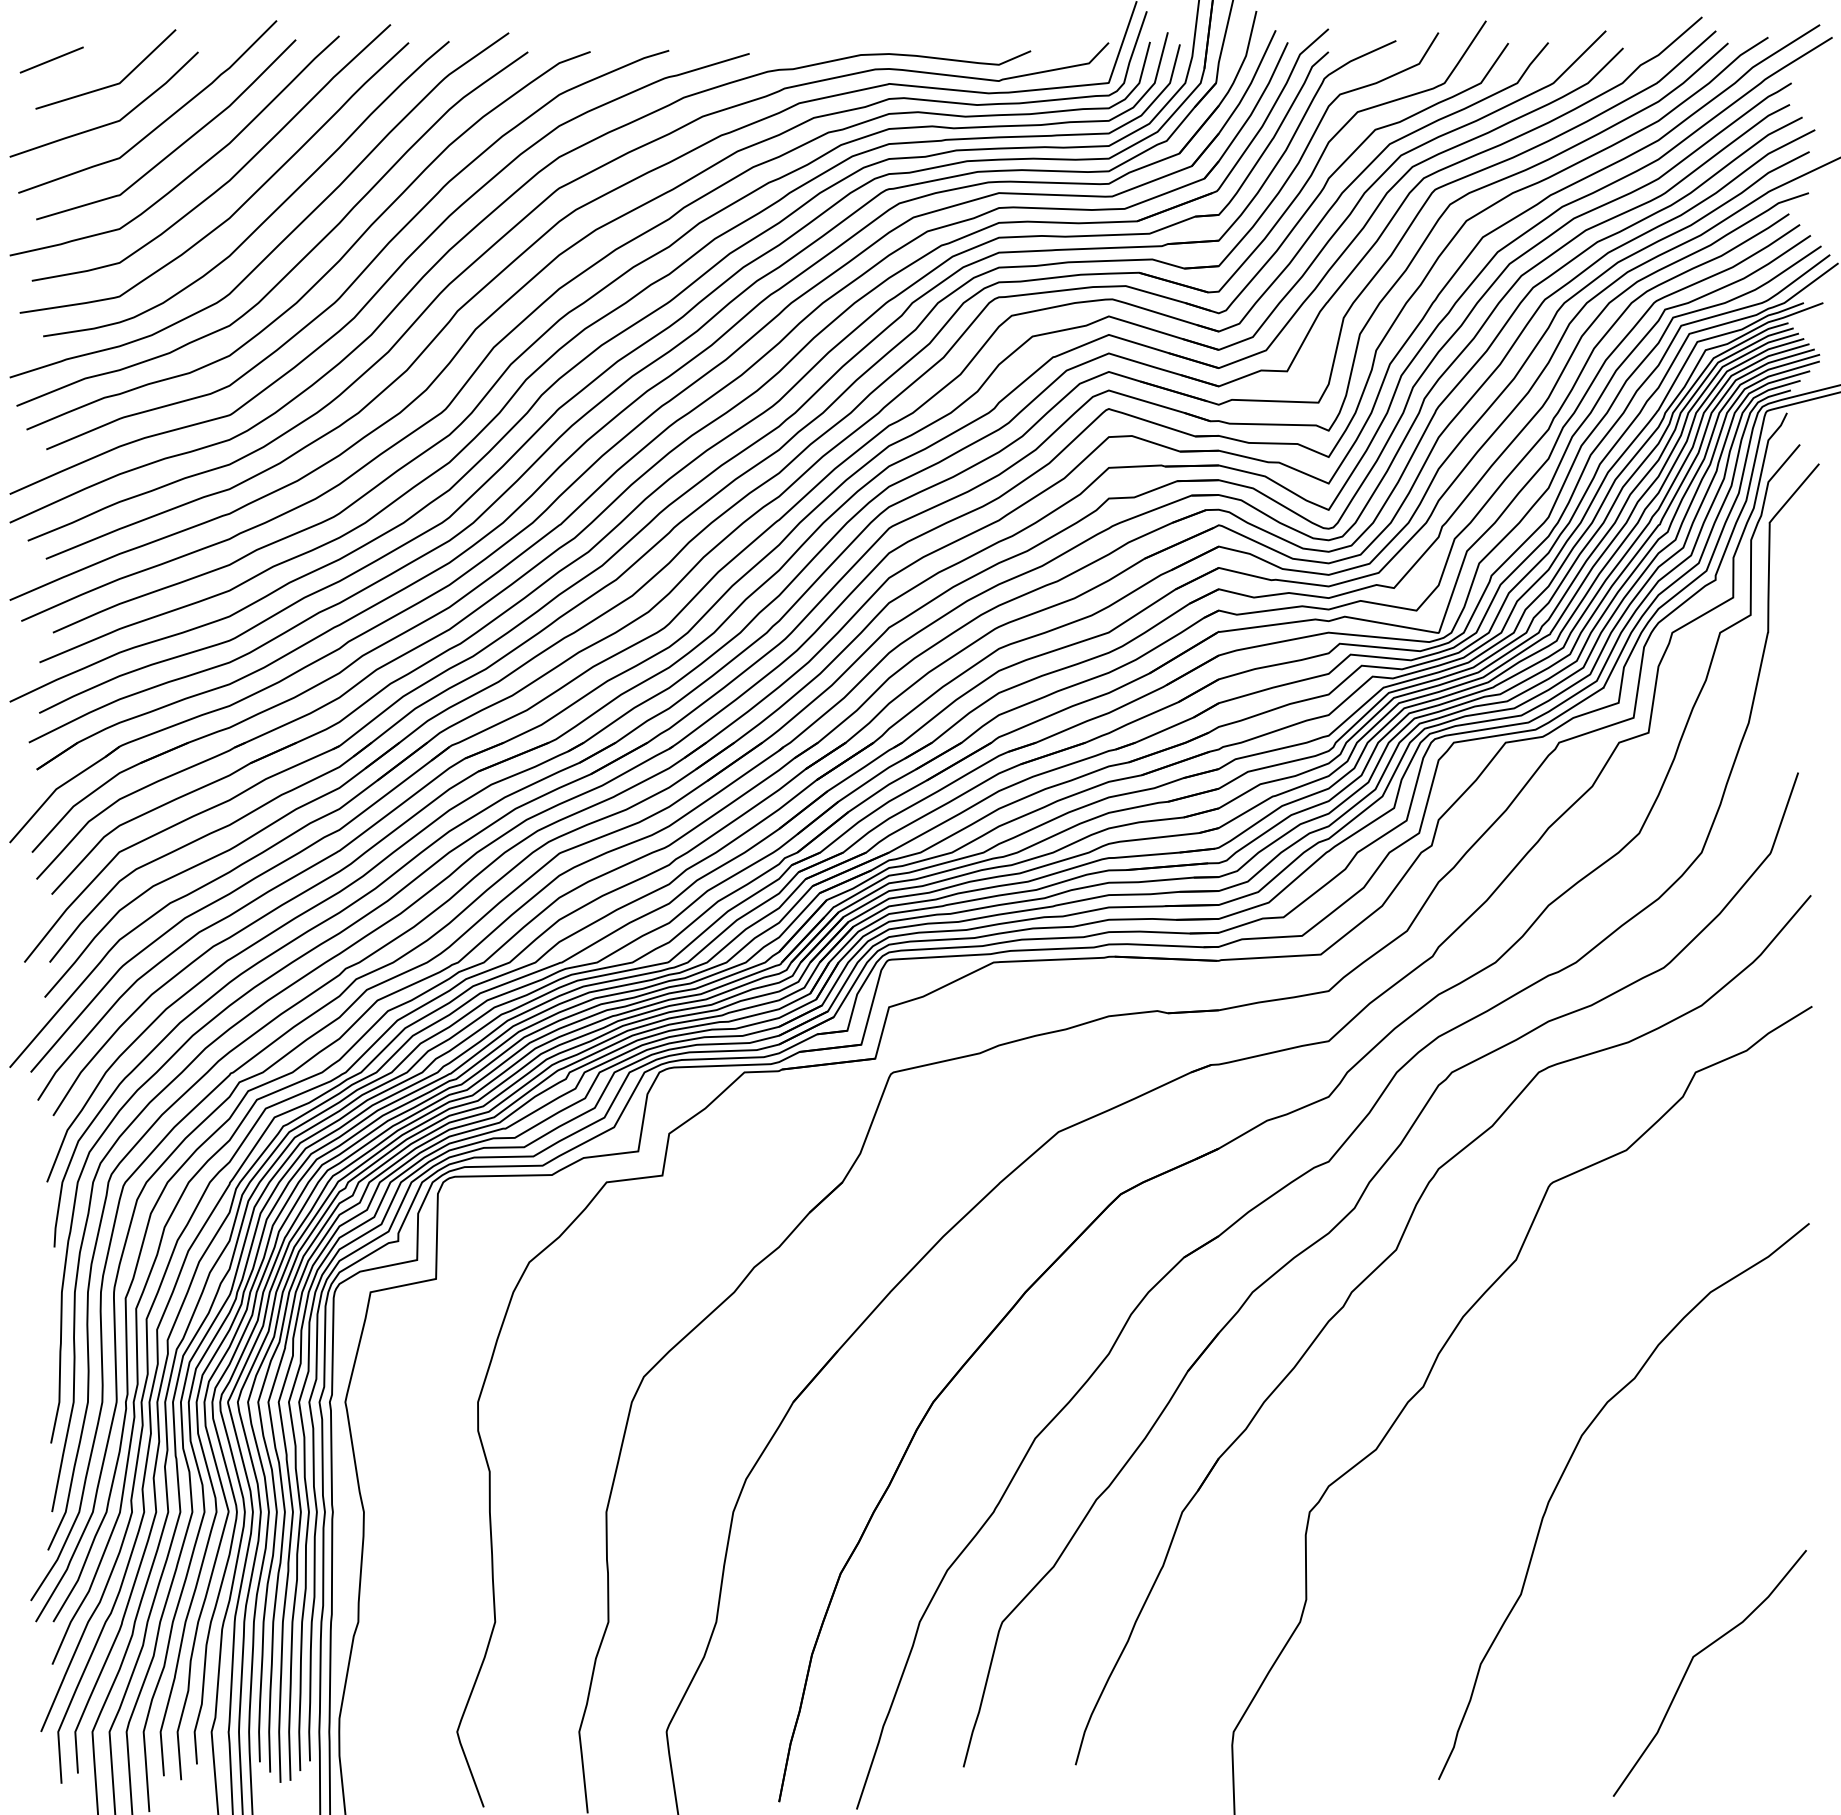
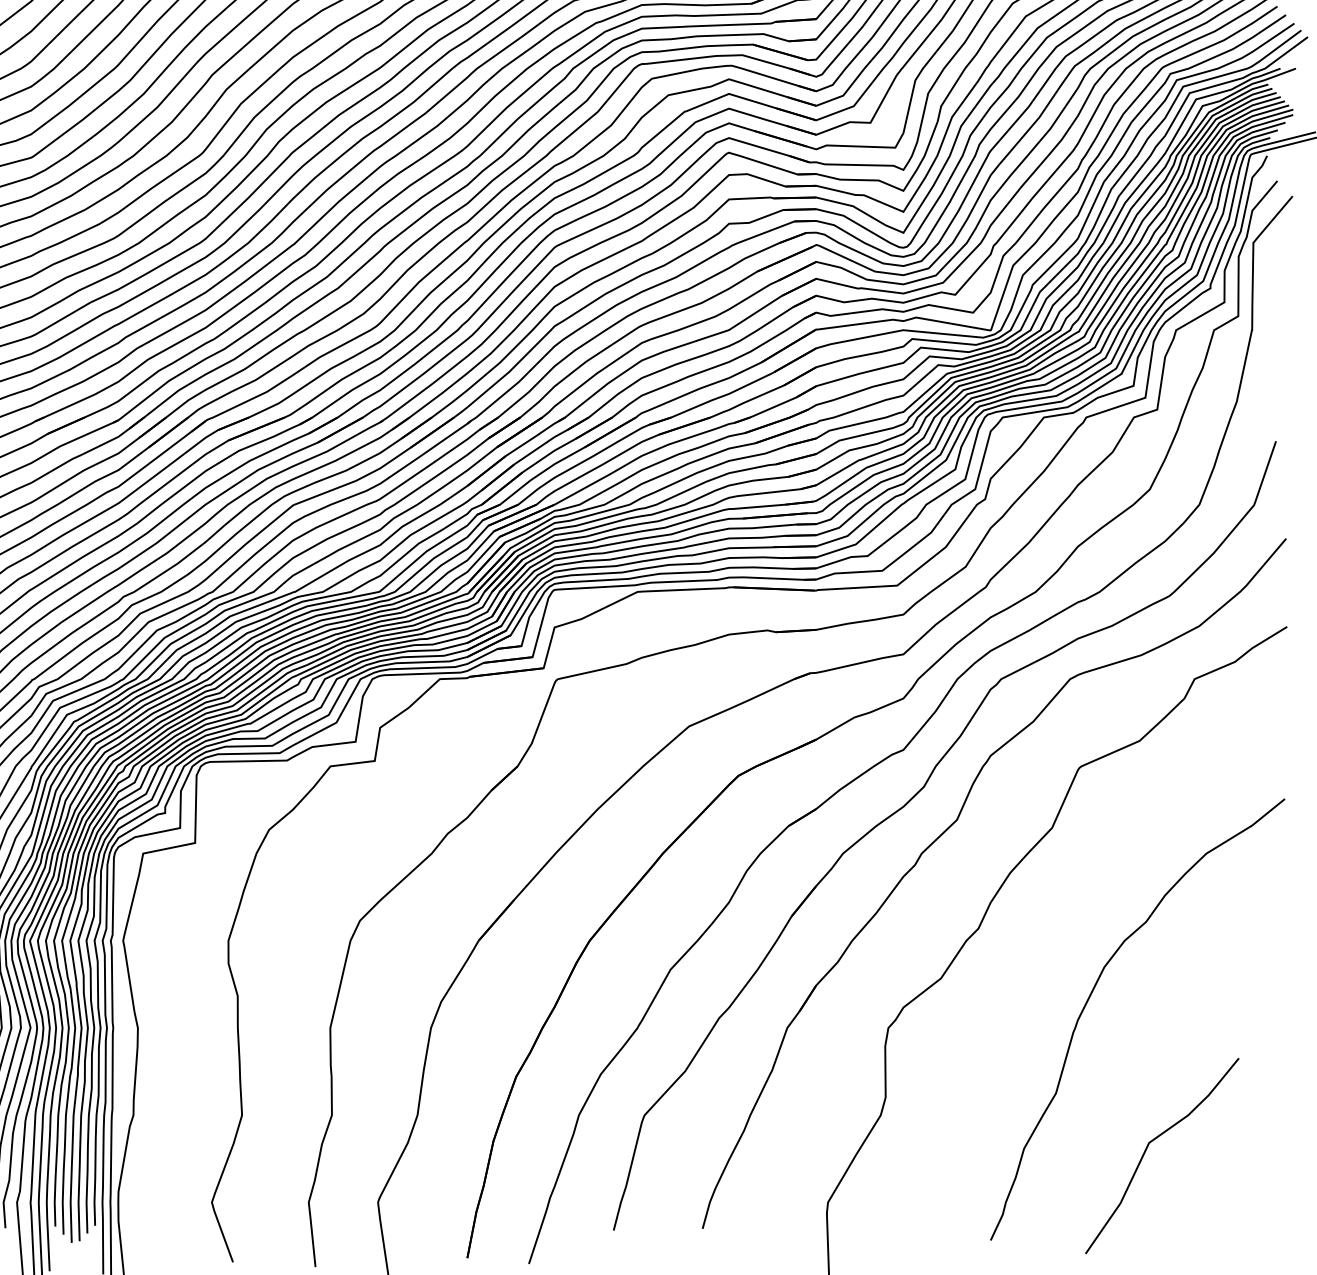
curve: (1691, 1663) -> (1147, 1148), moved

